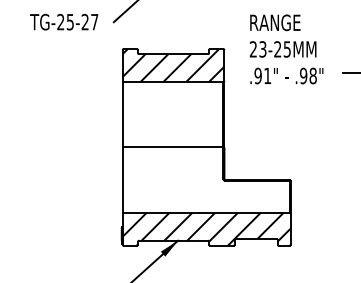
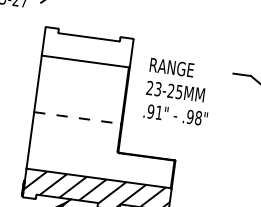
text: (286, 49) -> (178, 92), moved
hatch: (173, 65) -> (87, 47), removed
line: (173, 147) -> (78, 118), solid -> dashed

